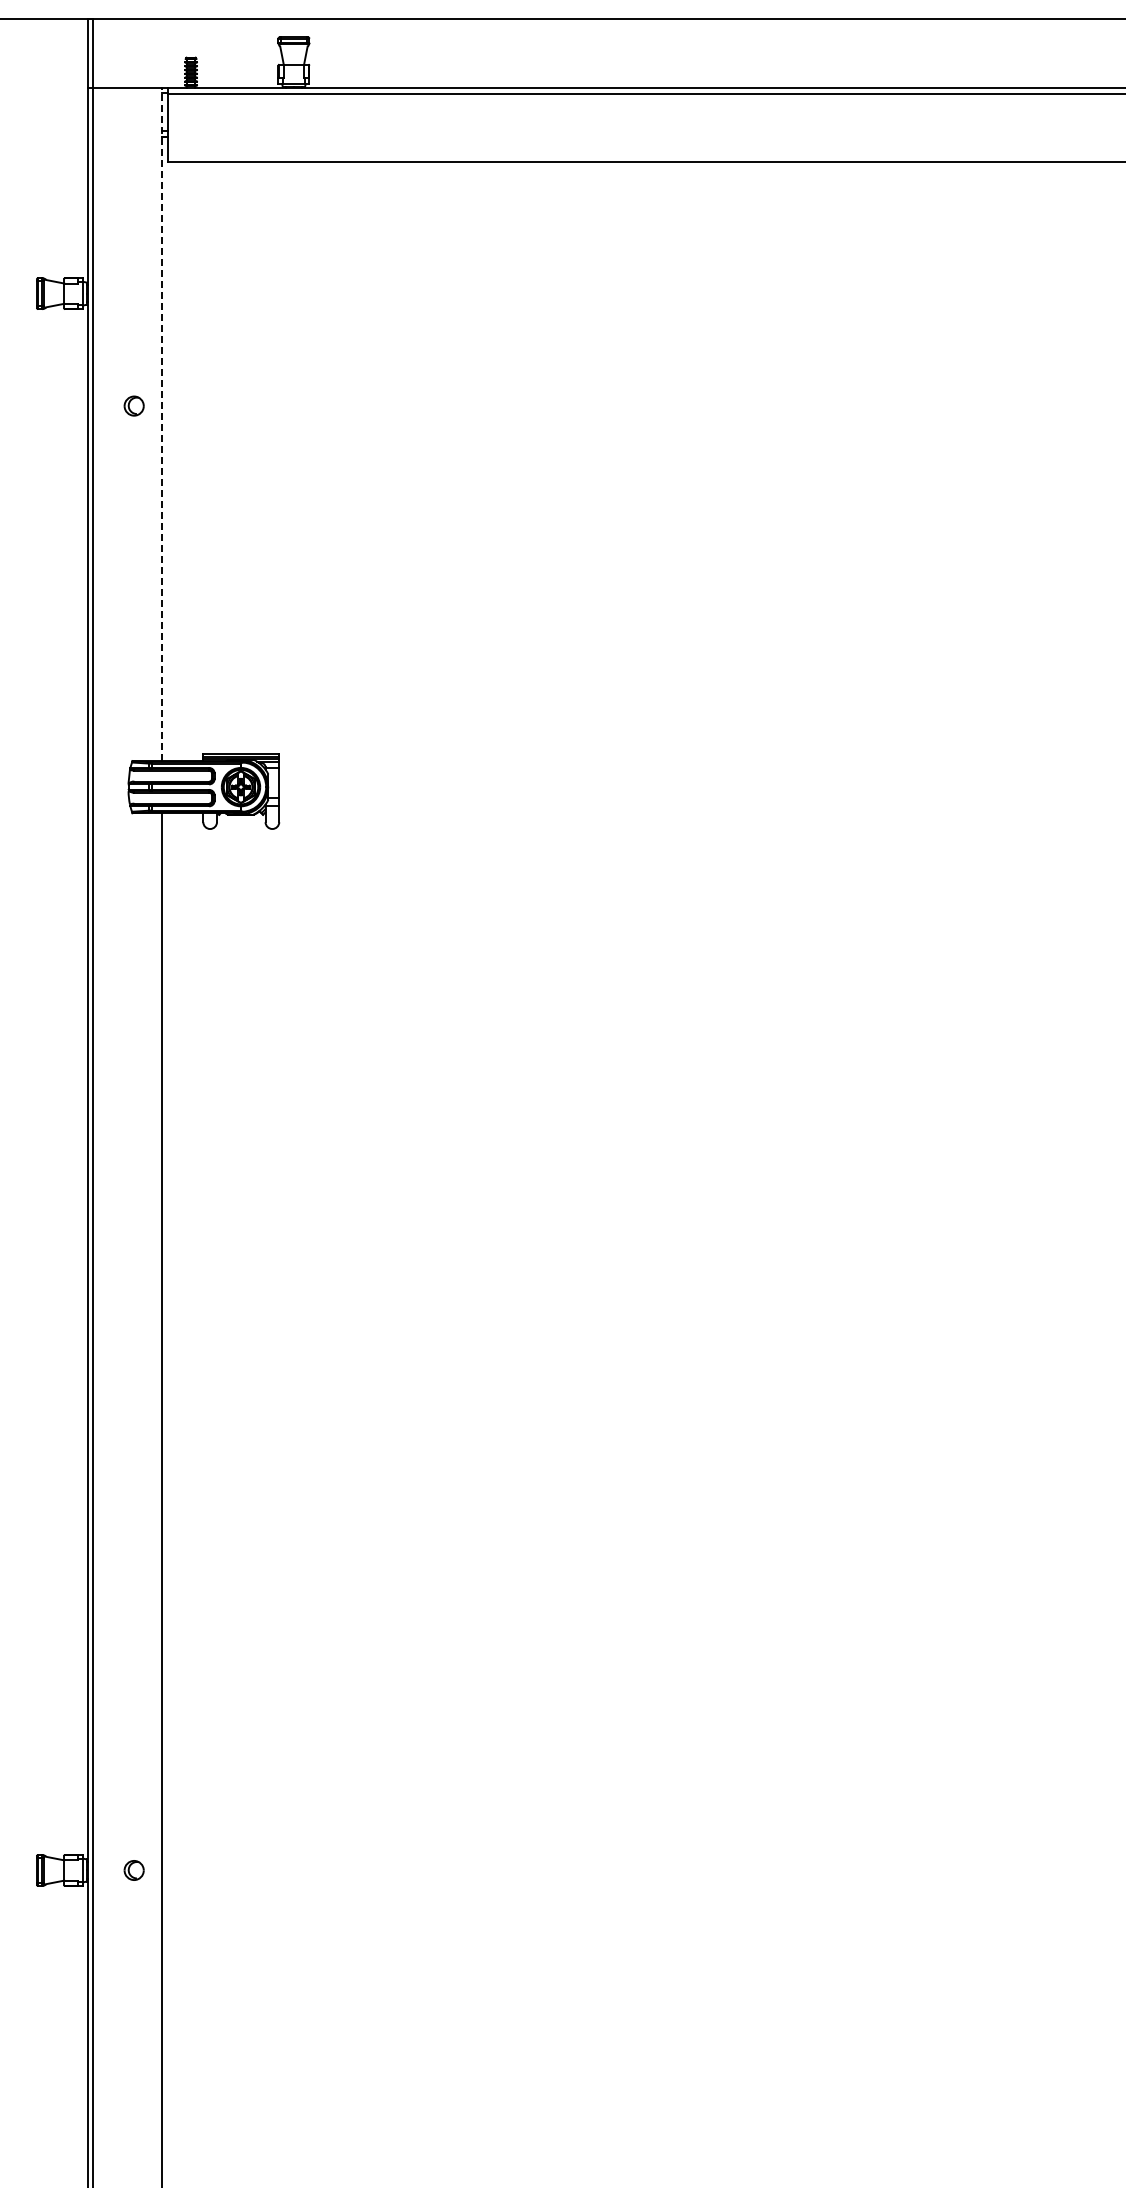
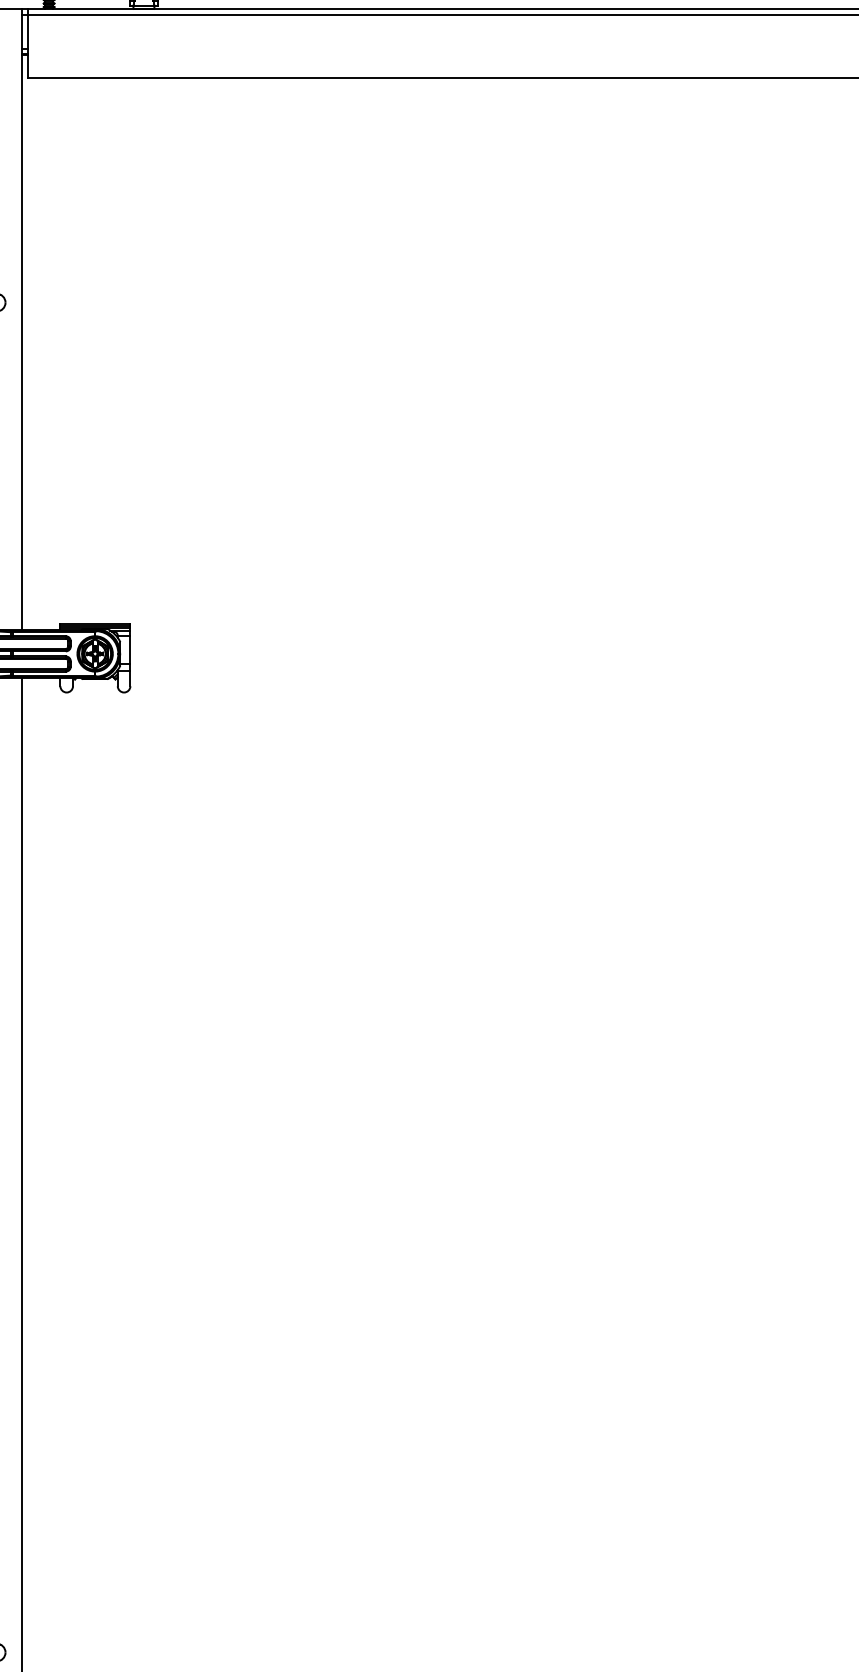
line: (161, 424) -> (21, 319), dashed -> solid

